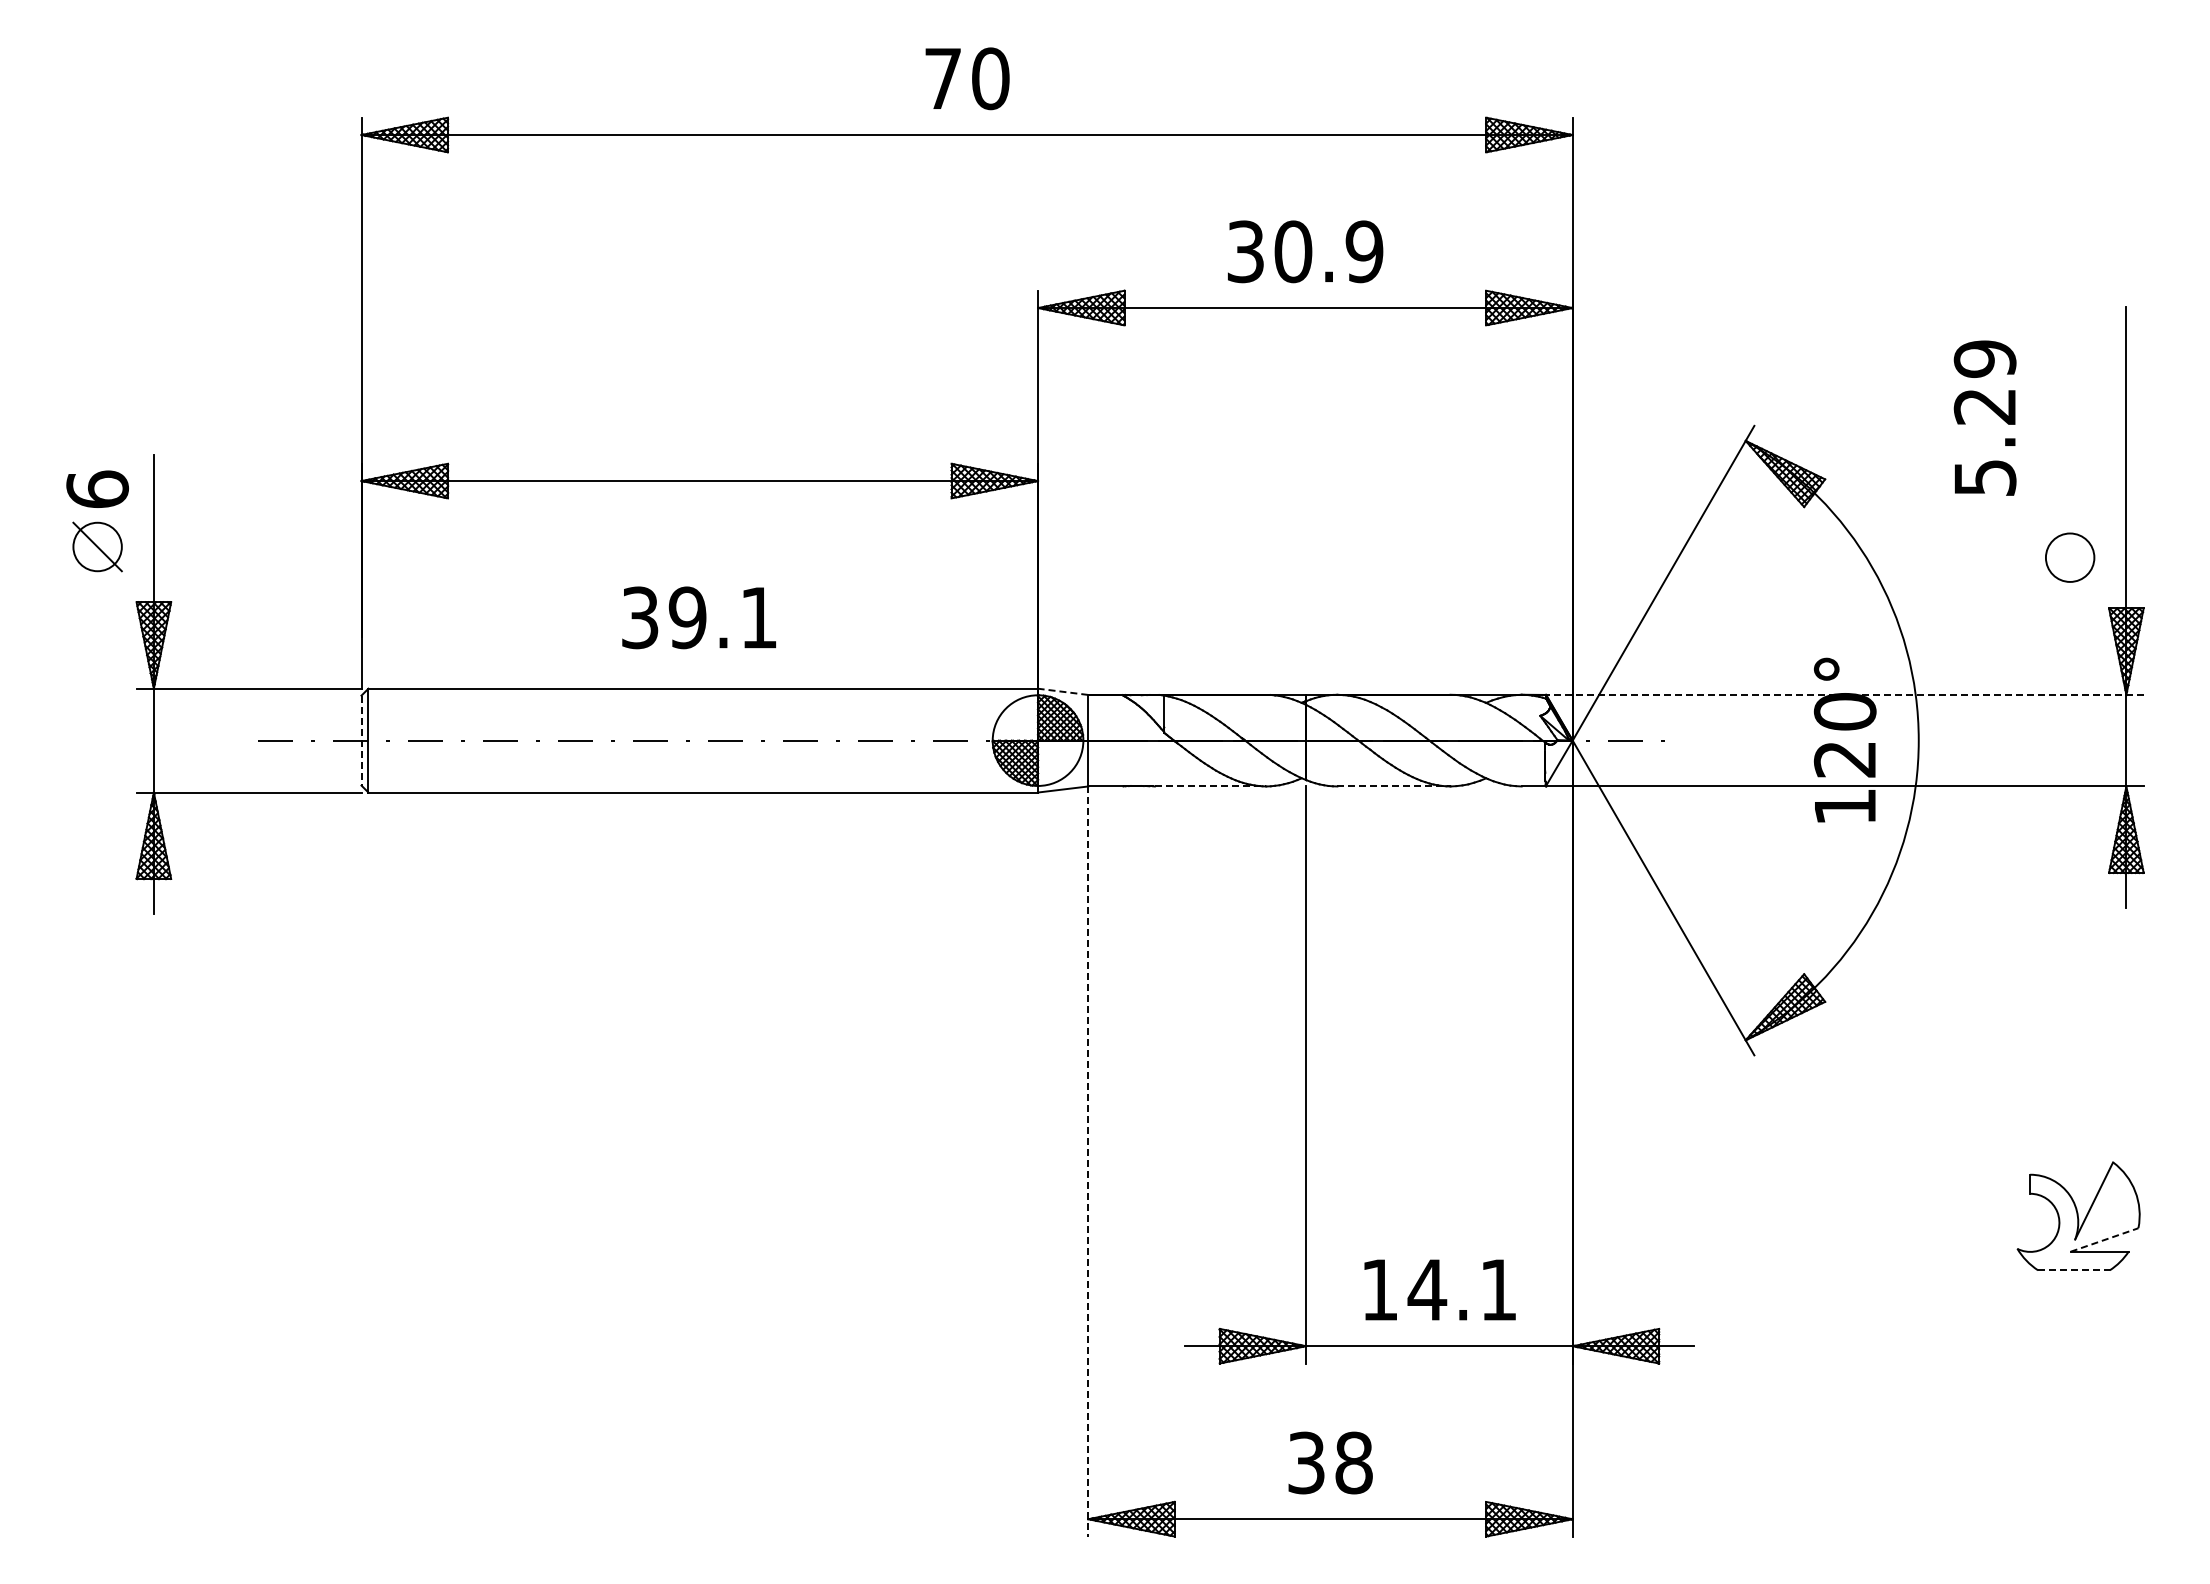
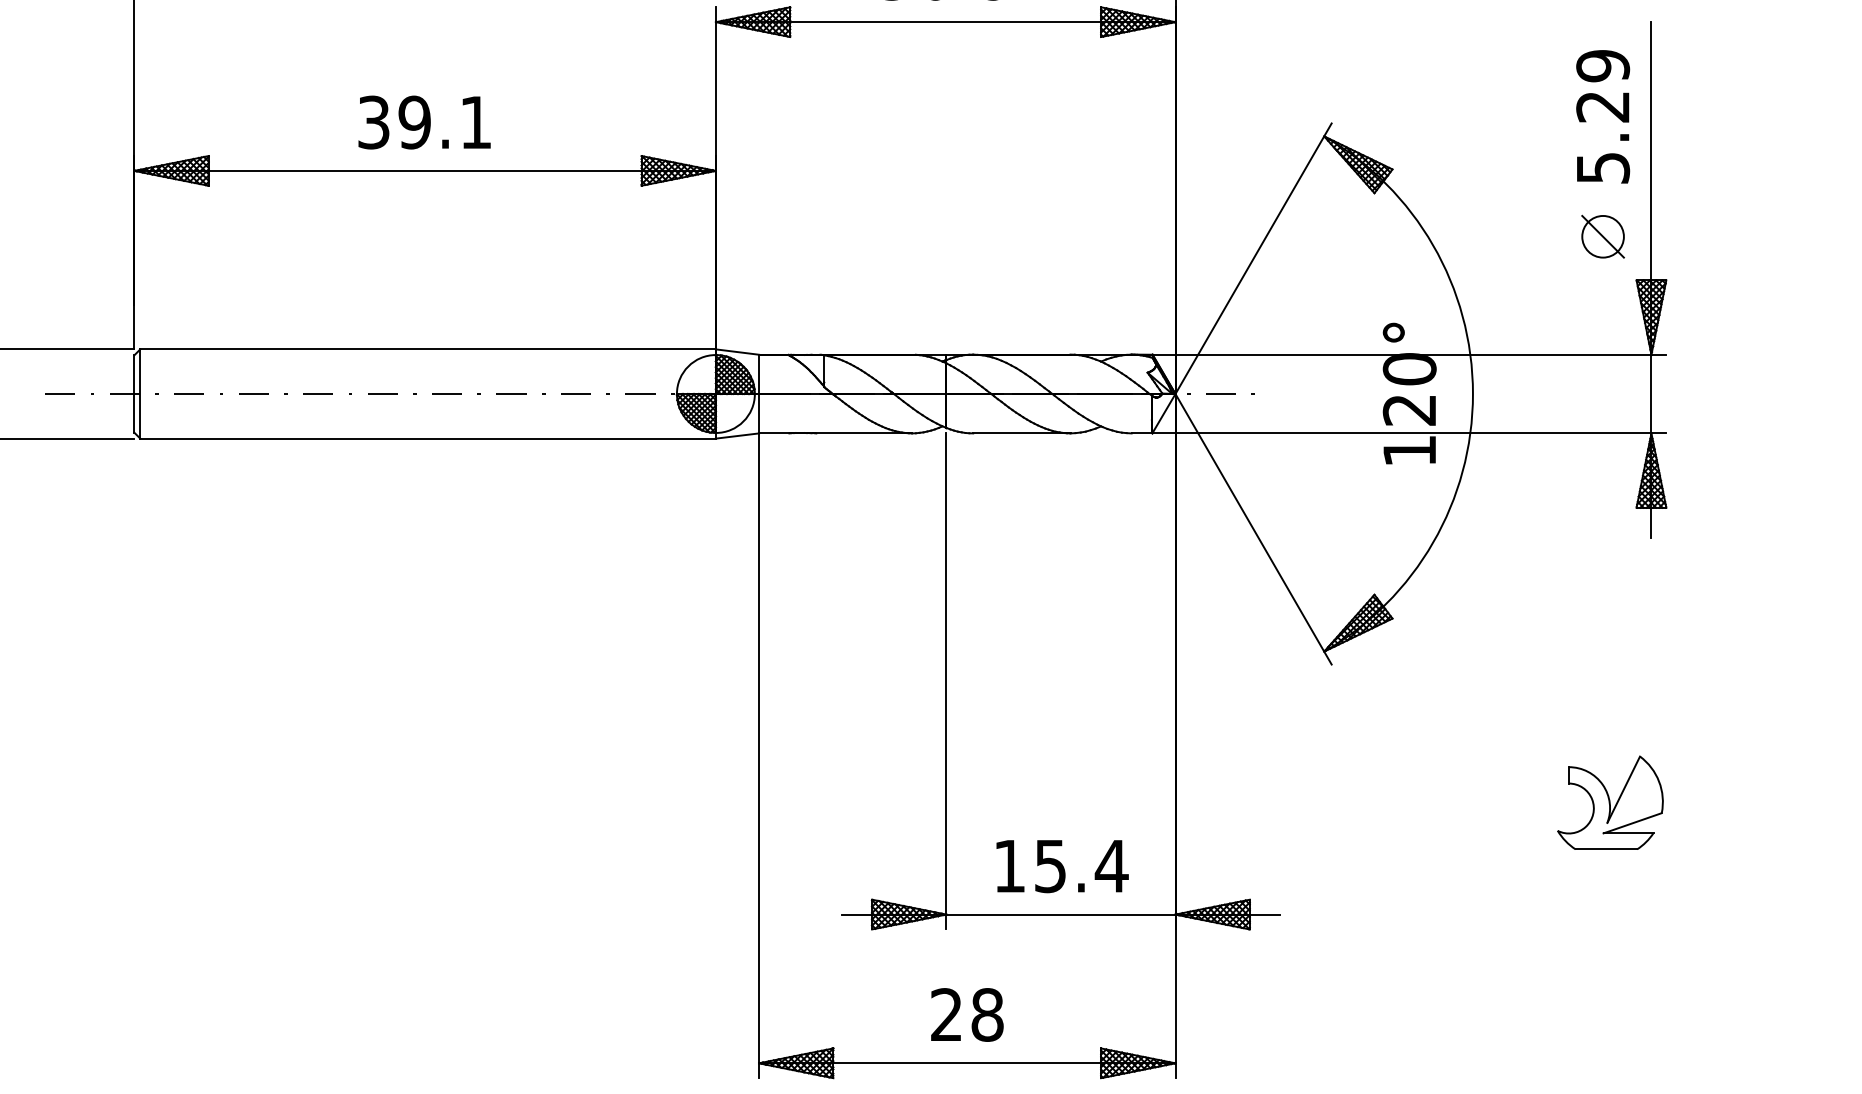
text: (1984, 417) -> (1602, 116), moved
line: (2069, 557) -> (1602, 236), added
text: (698, 617) -> (424, 122), moved
line: (1062, 691) -> (736, 351), dashed -> solid
line: (1844, 694) -> (1409, 354), dashed -> solid
line: (361, 740) -> (134, 393), dashed -> solid
line: (1210, 786) -> (864, 433), dashed -> solid
line: (1393, 786) -> (1021, 433), dashed -> solid
line: (1088, 1162) -> (759, 756), dashed -> solid
line: (2104, 1239) -> (1632, 822), dashed -> solid
line: (2073, 1270) -> (1605, 849), dashed -> solid
text: (1462, 1290) -> (1080, 866), 14.1 -> 15.4
text: (1306, 1462) -> (946, 1014), 38 -> 28

